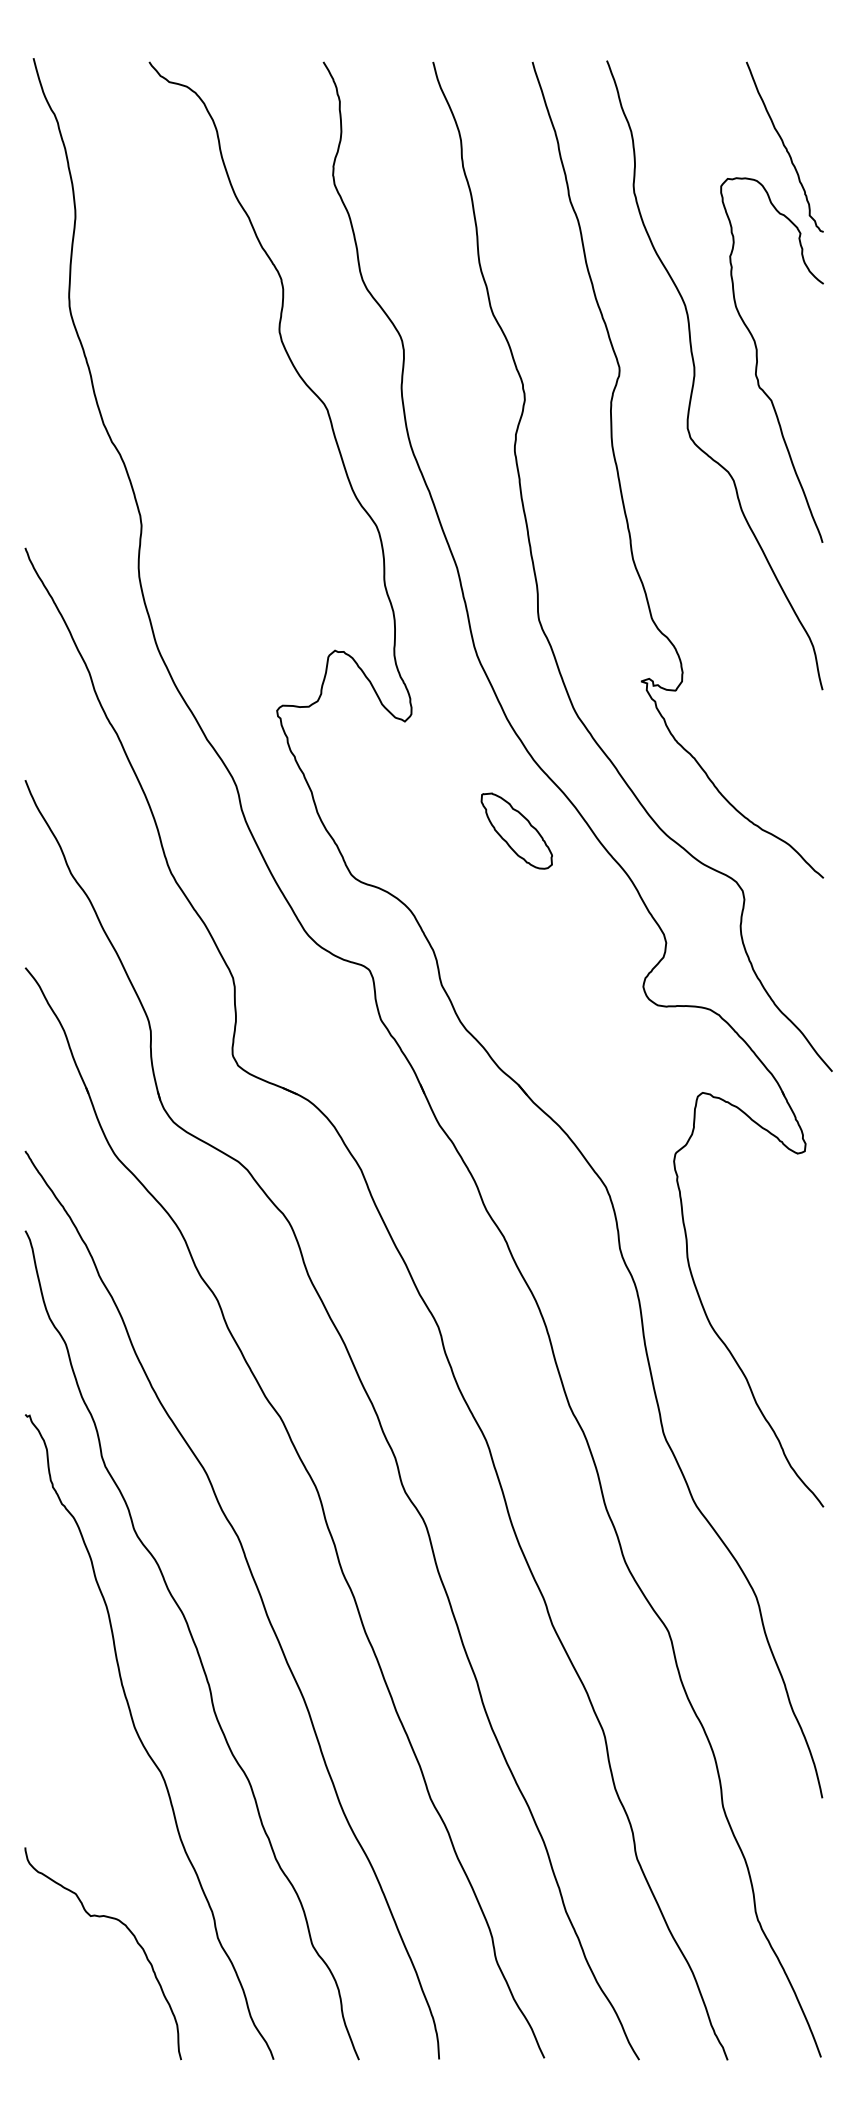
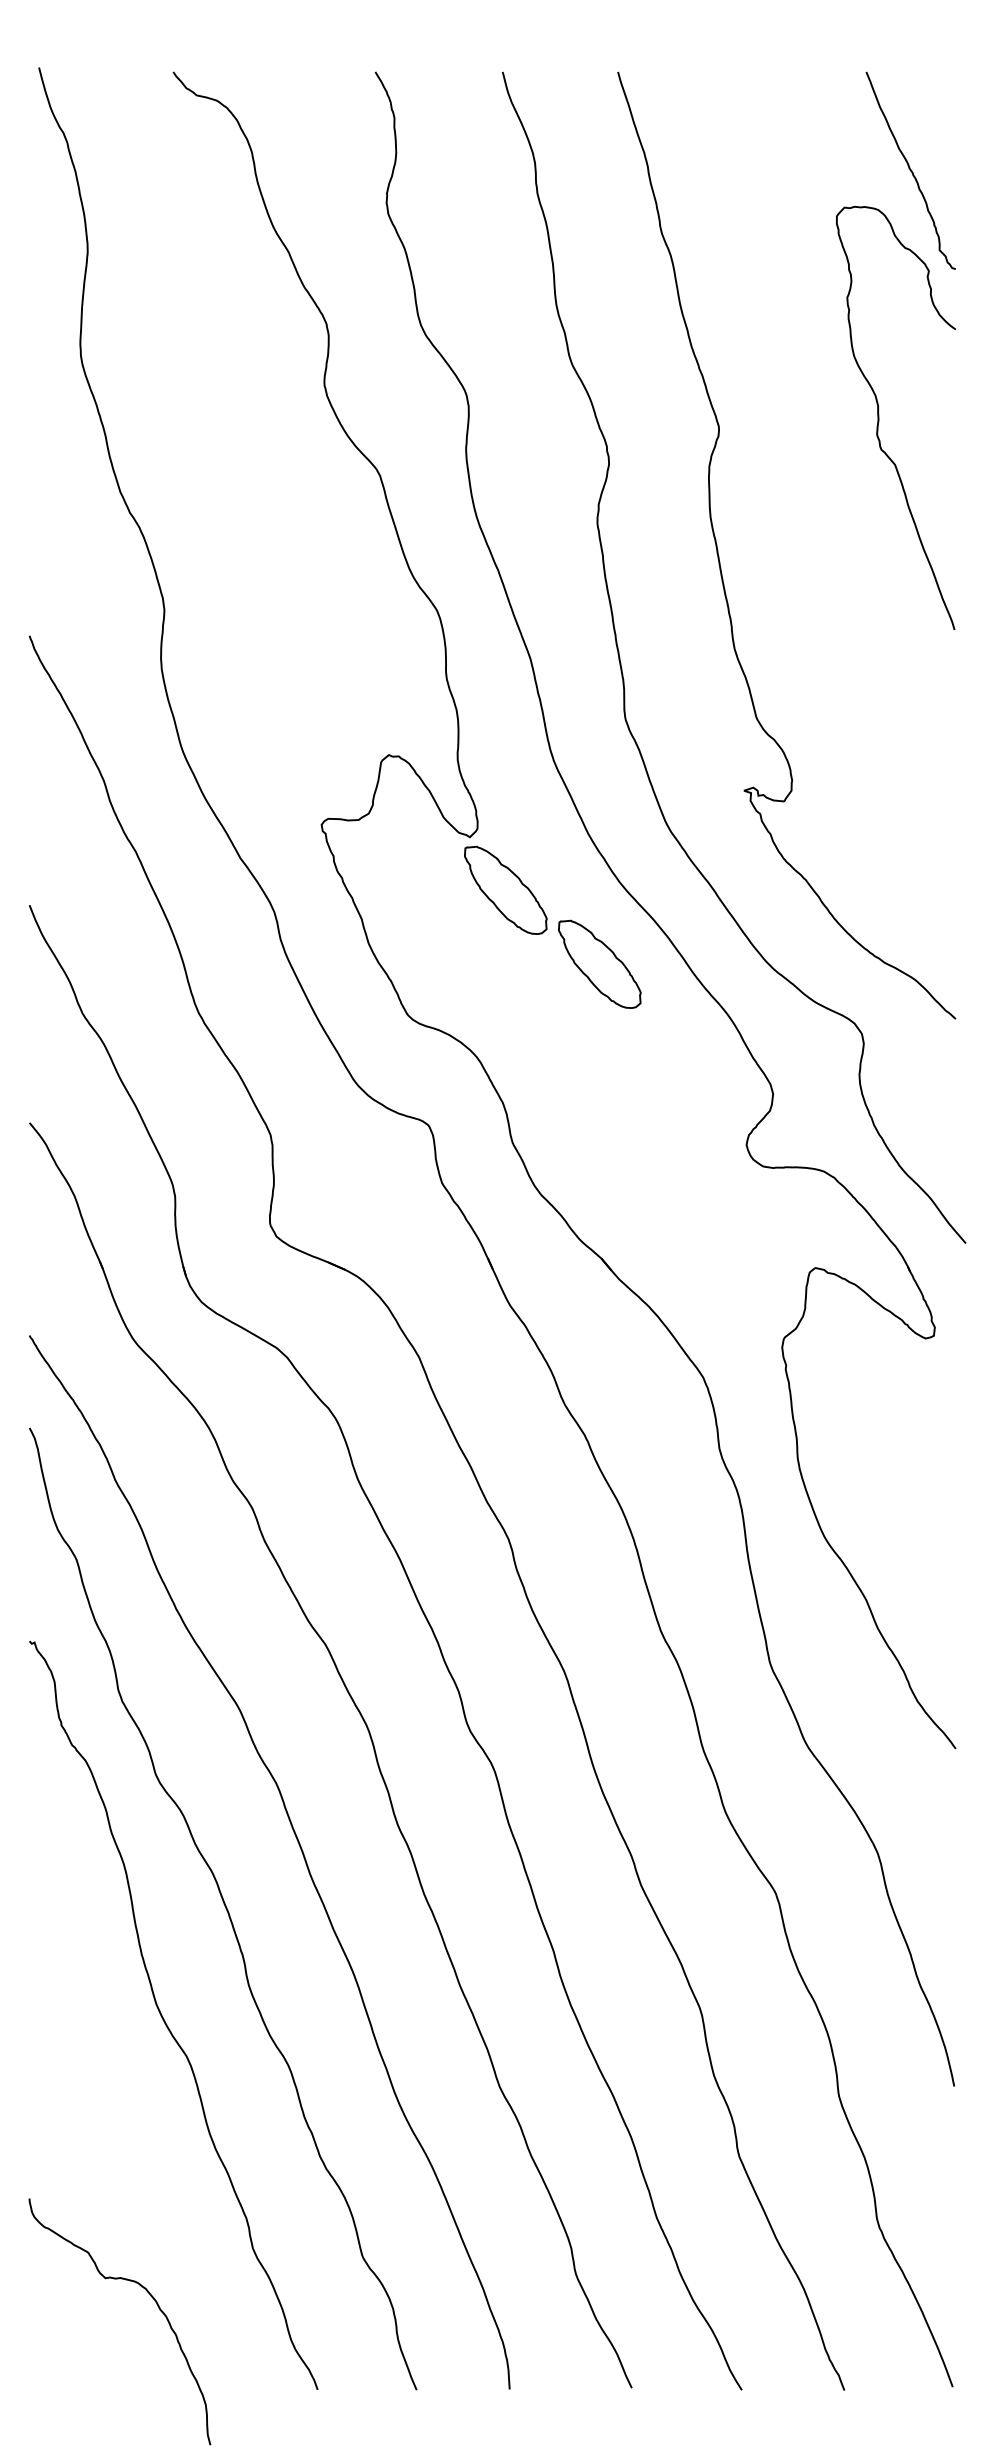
curve: (694, 375) -> (806, 435), removed
part: (435, 766) -> (505, 889), added
curve: (129, 1931) -> (150, 2296), moved

